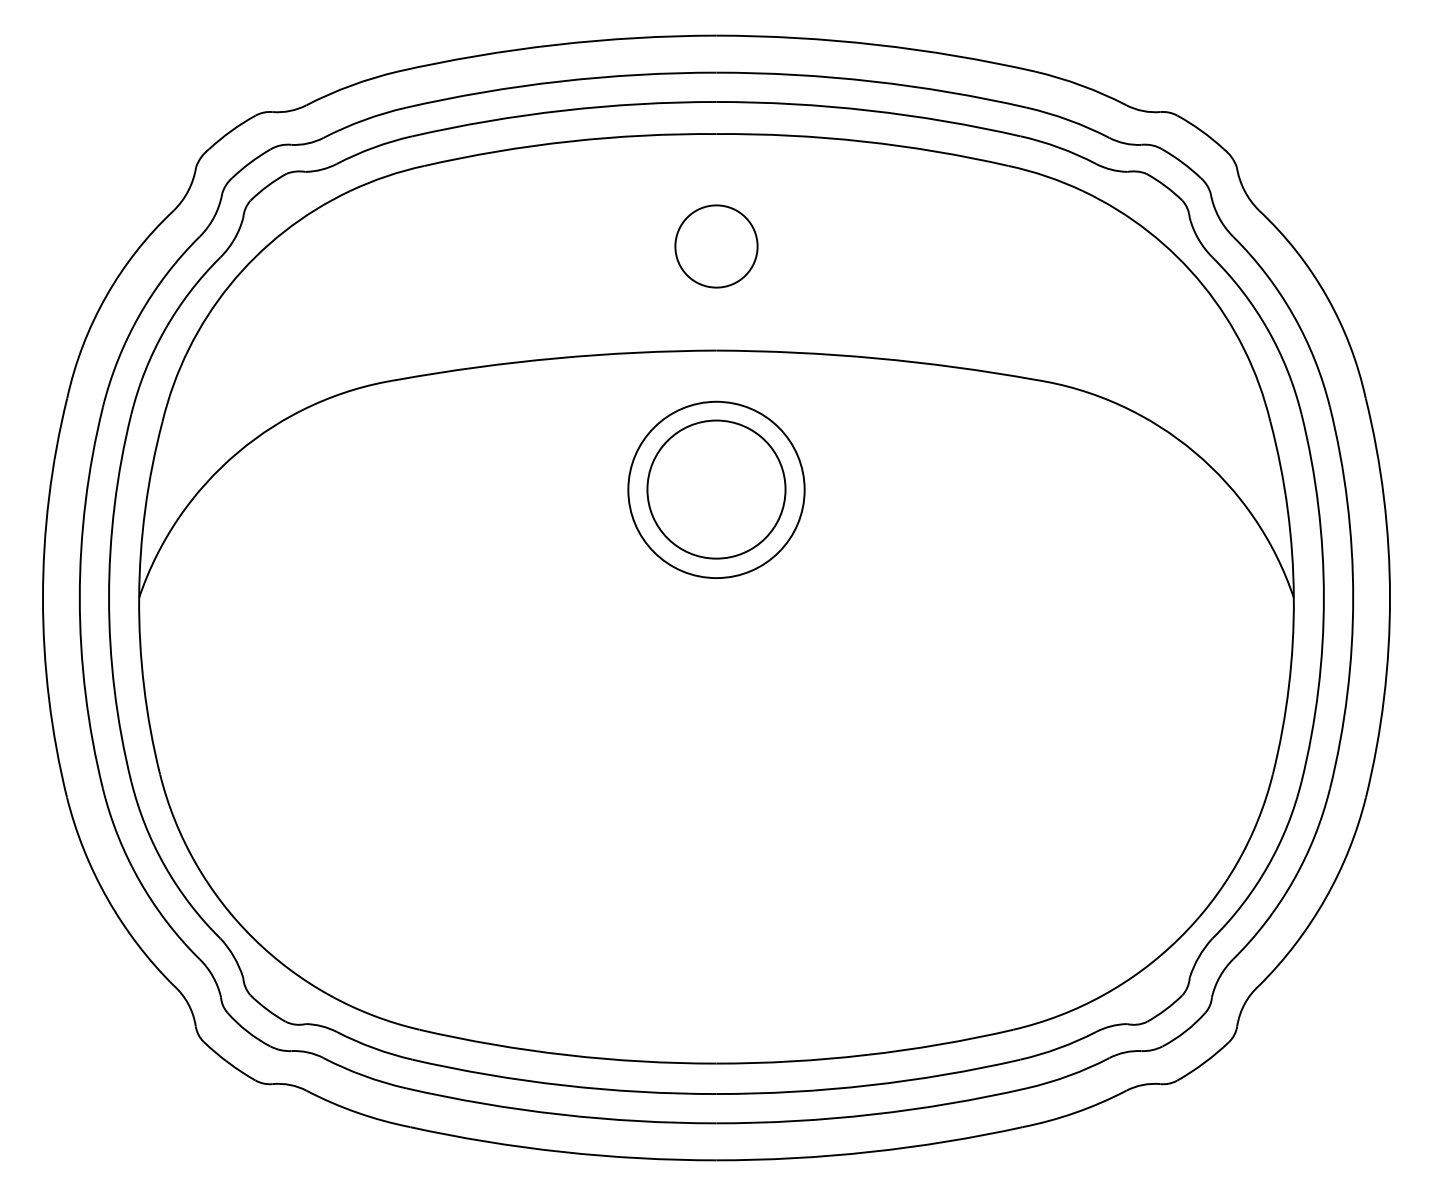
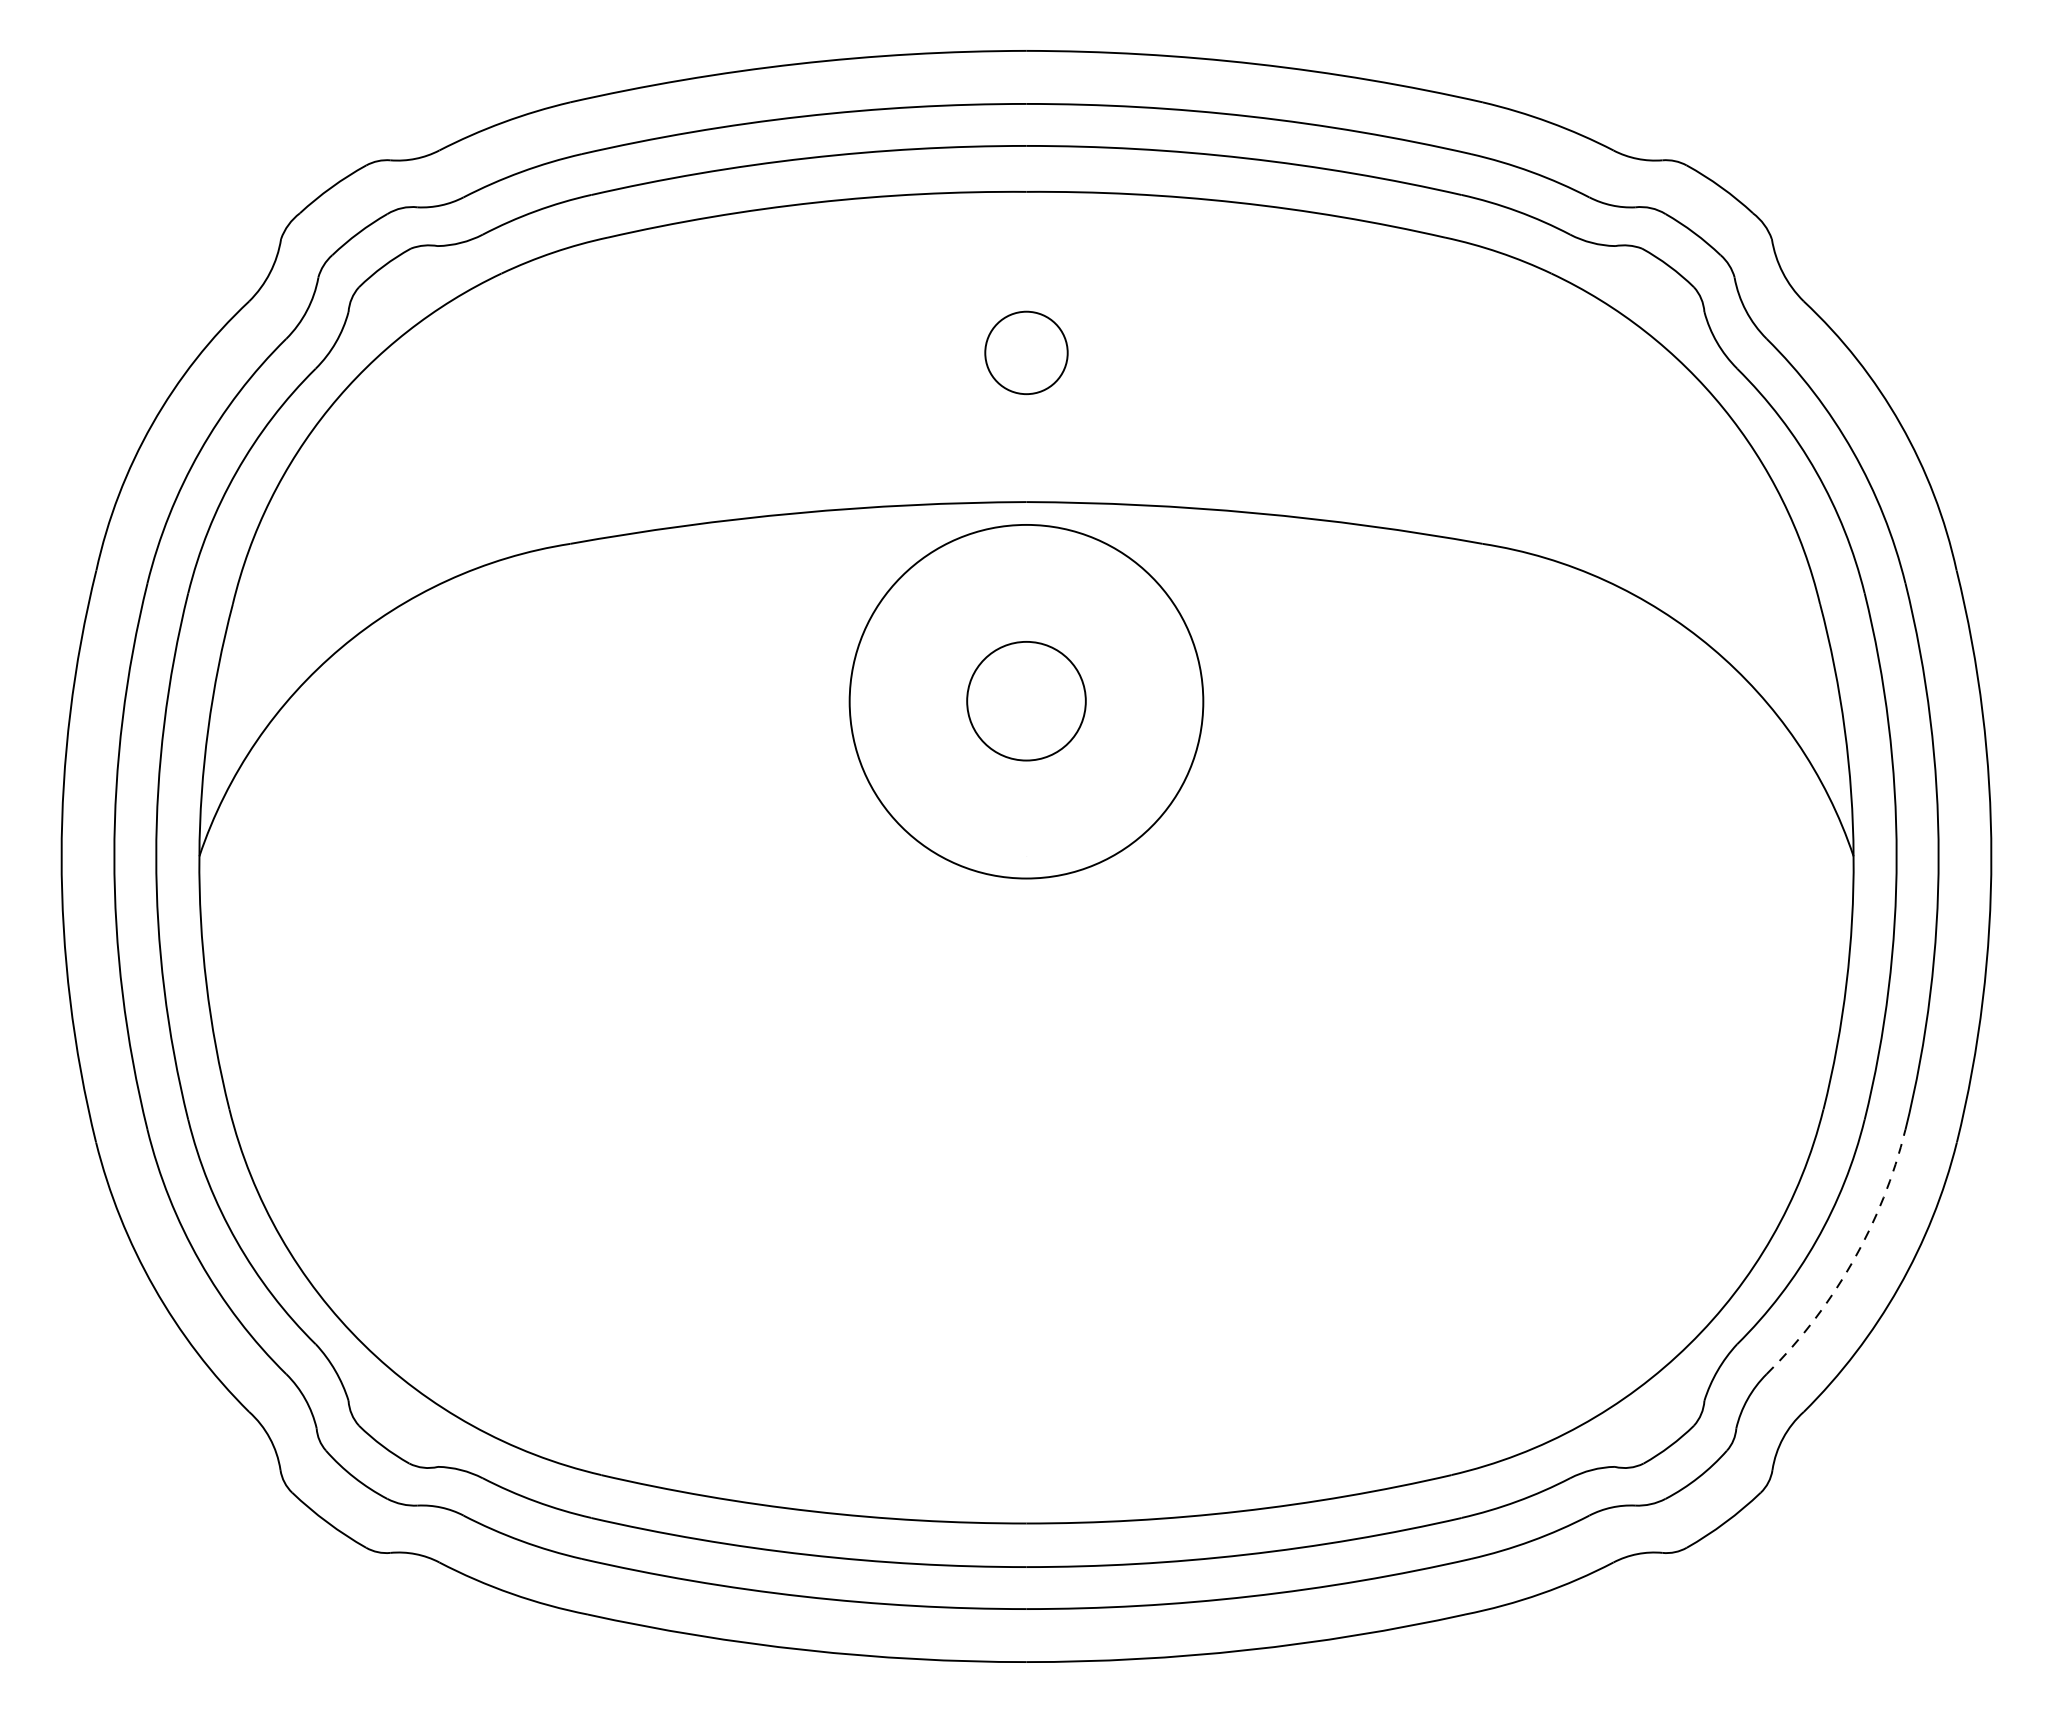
circle: (716, 246) -> (1026, 352), size x0.7
circle: (716, 489) -> (1026, 701), size x0.6
circle: (716, 489) -> (1026, 701), size x1.4
arc: (1293, 880) -> (1853, 1261), solid -> dashed

